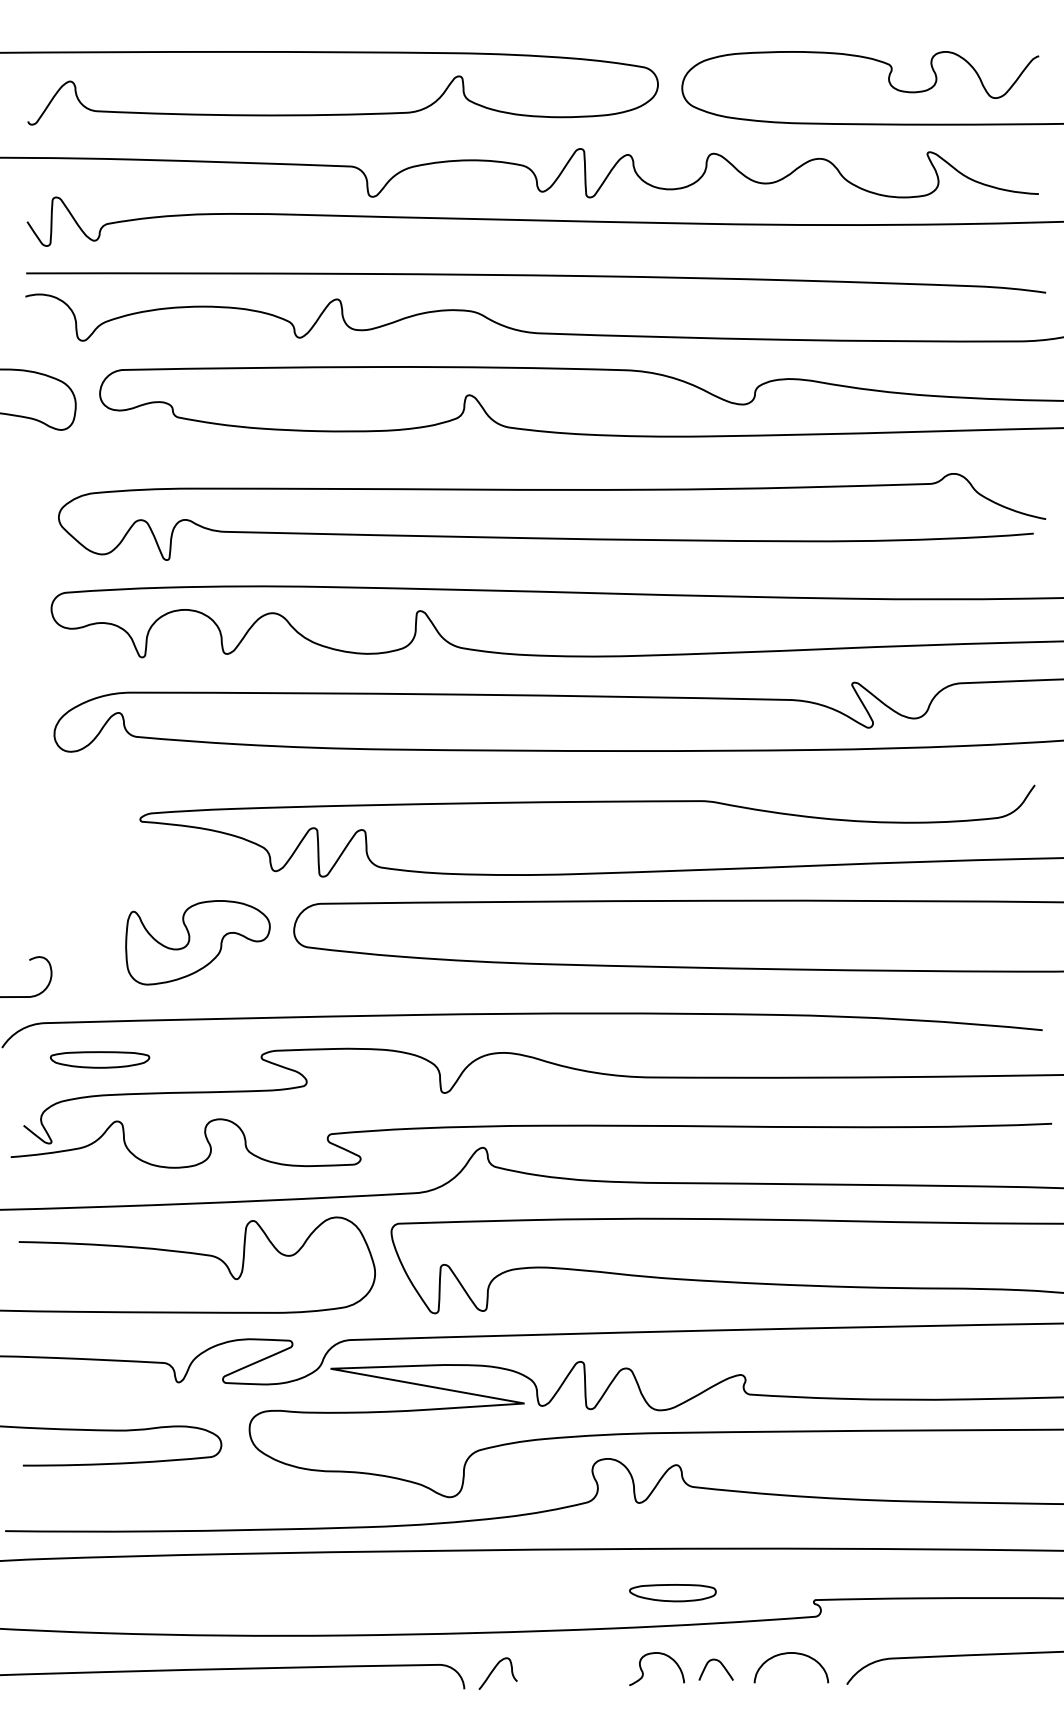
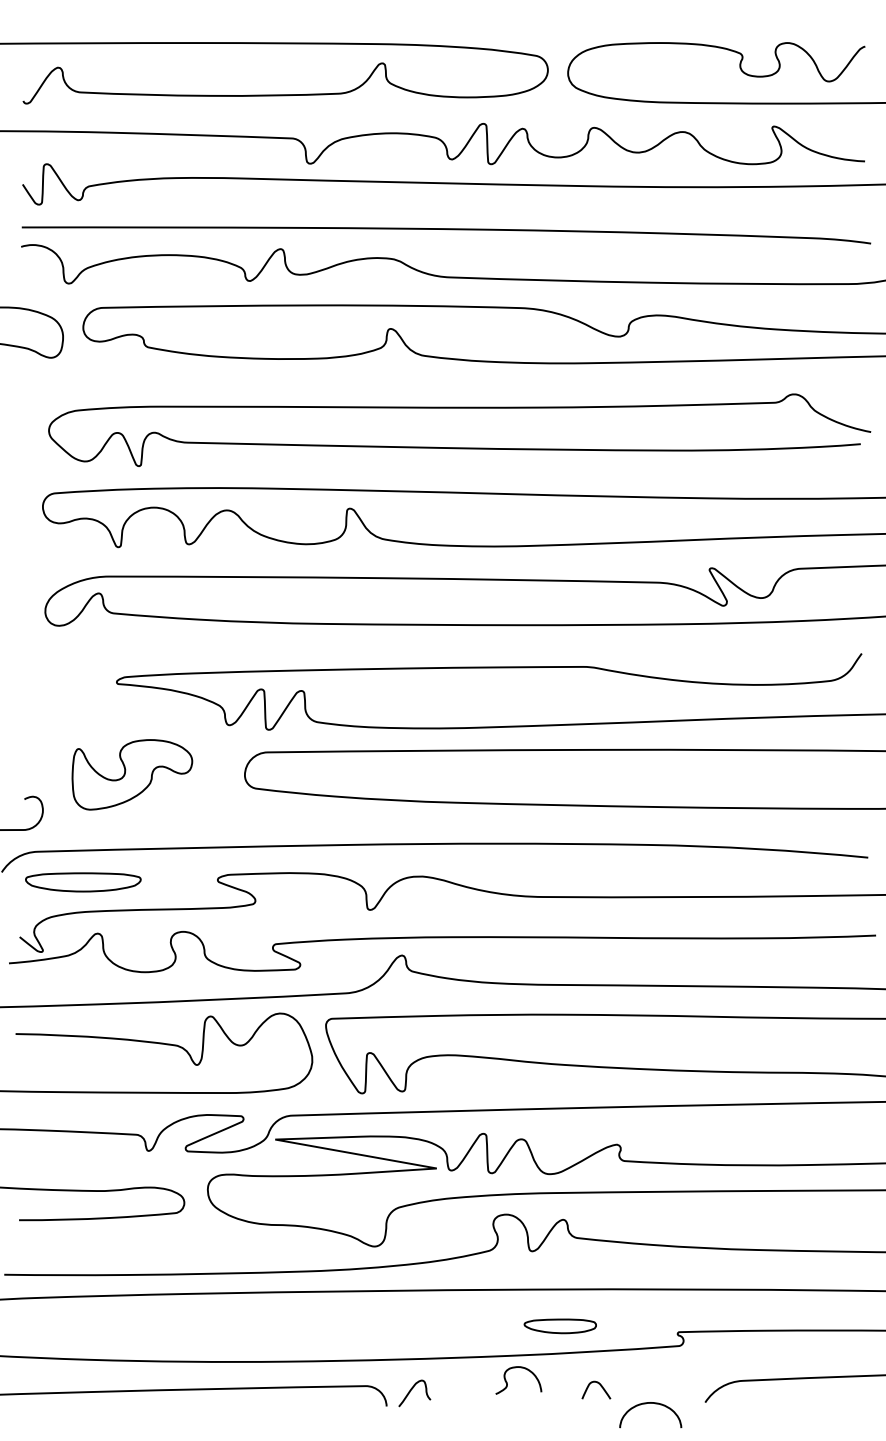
part: (197, 942) -> (131, 774), moved
part: (99, 1059) -> (82, 882), size x1.4
curve: (795, 1654) -> (654, 1404), moved
curve: (643, 1671) -> (507, 1382), moved

